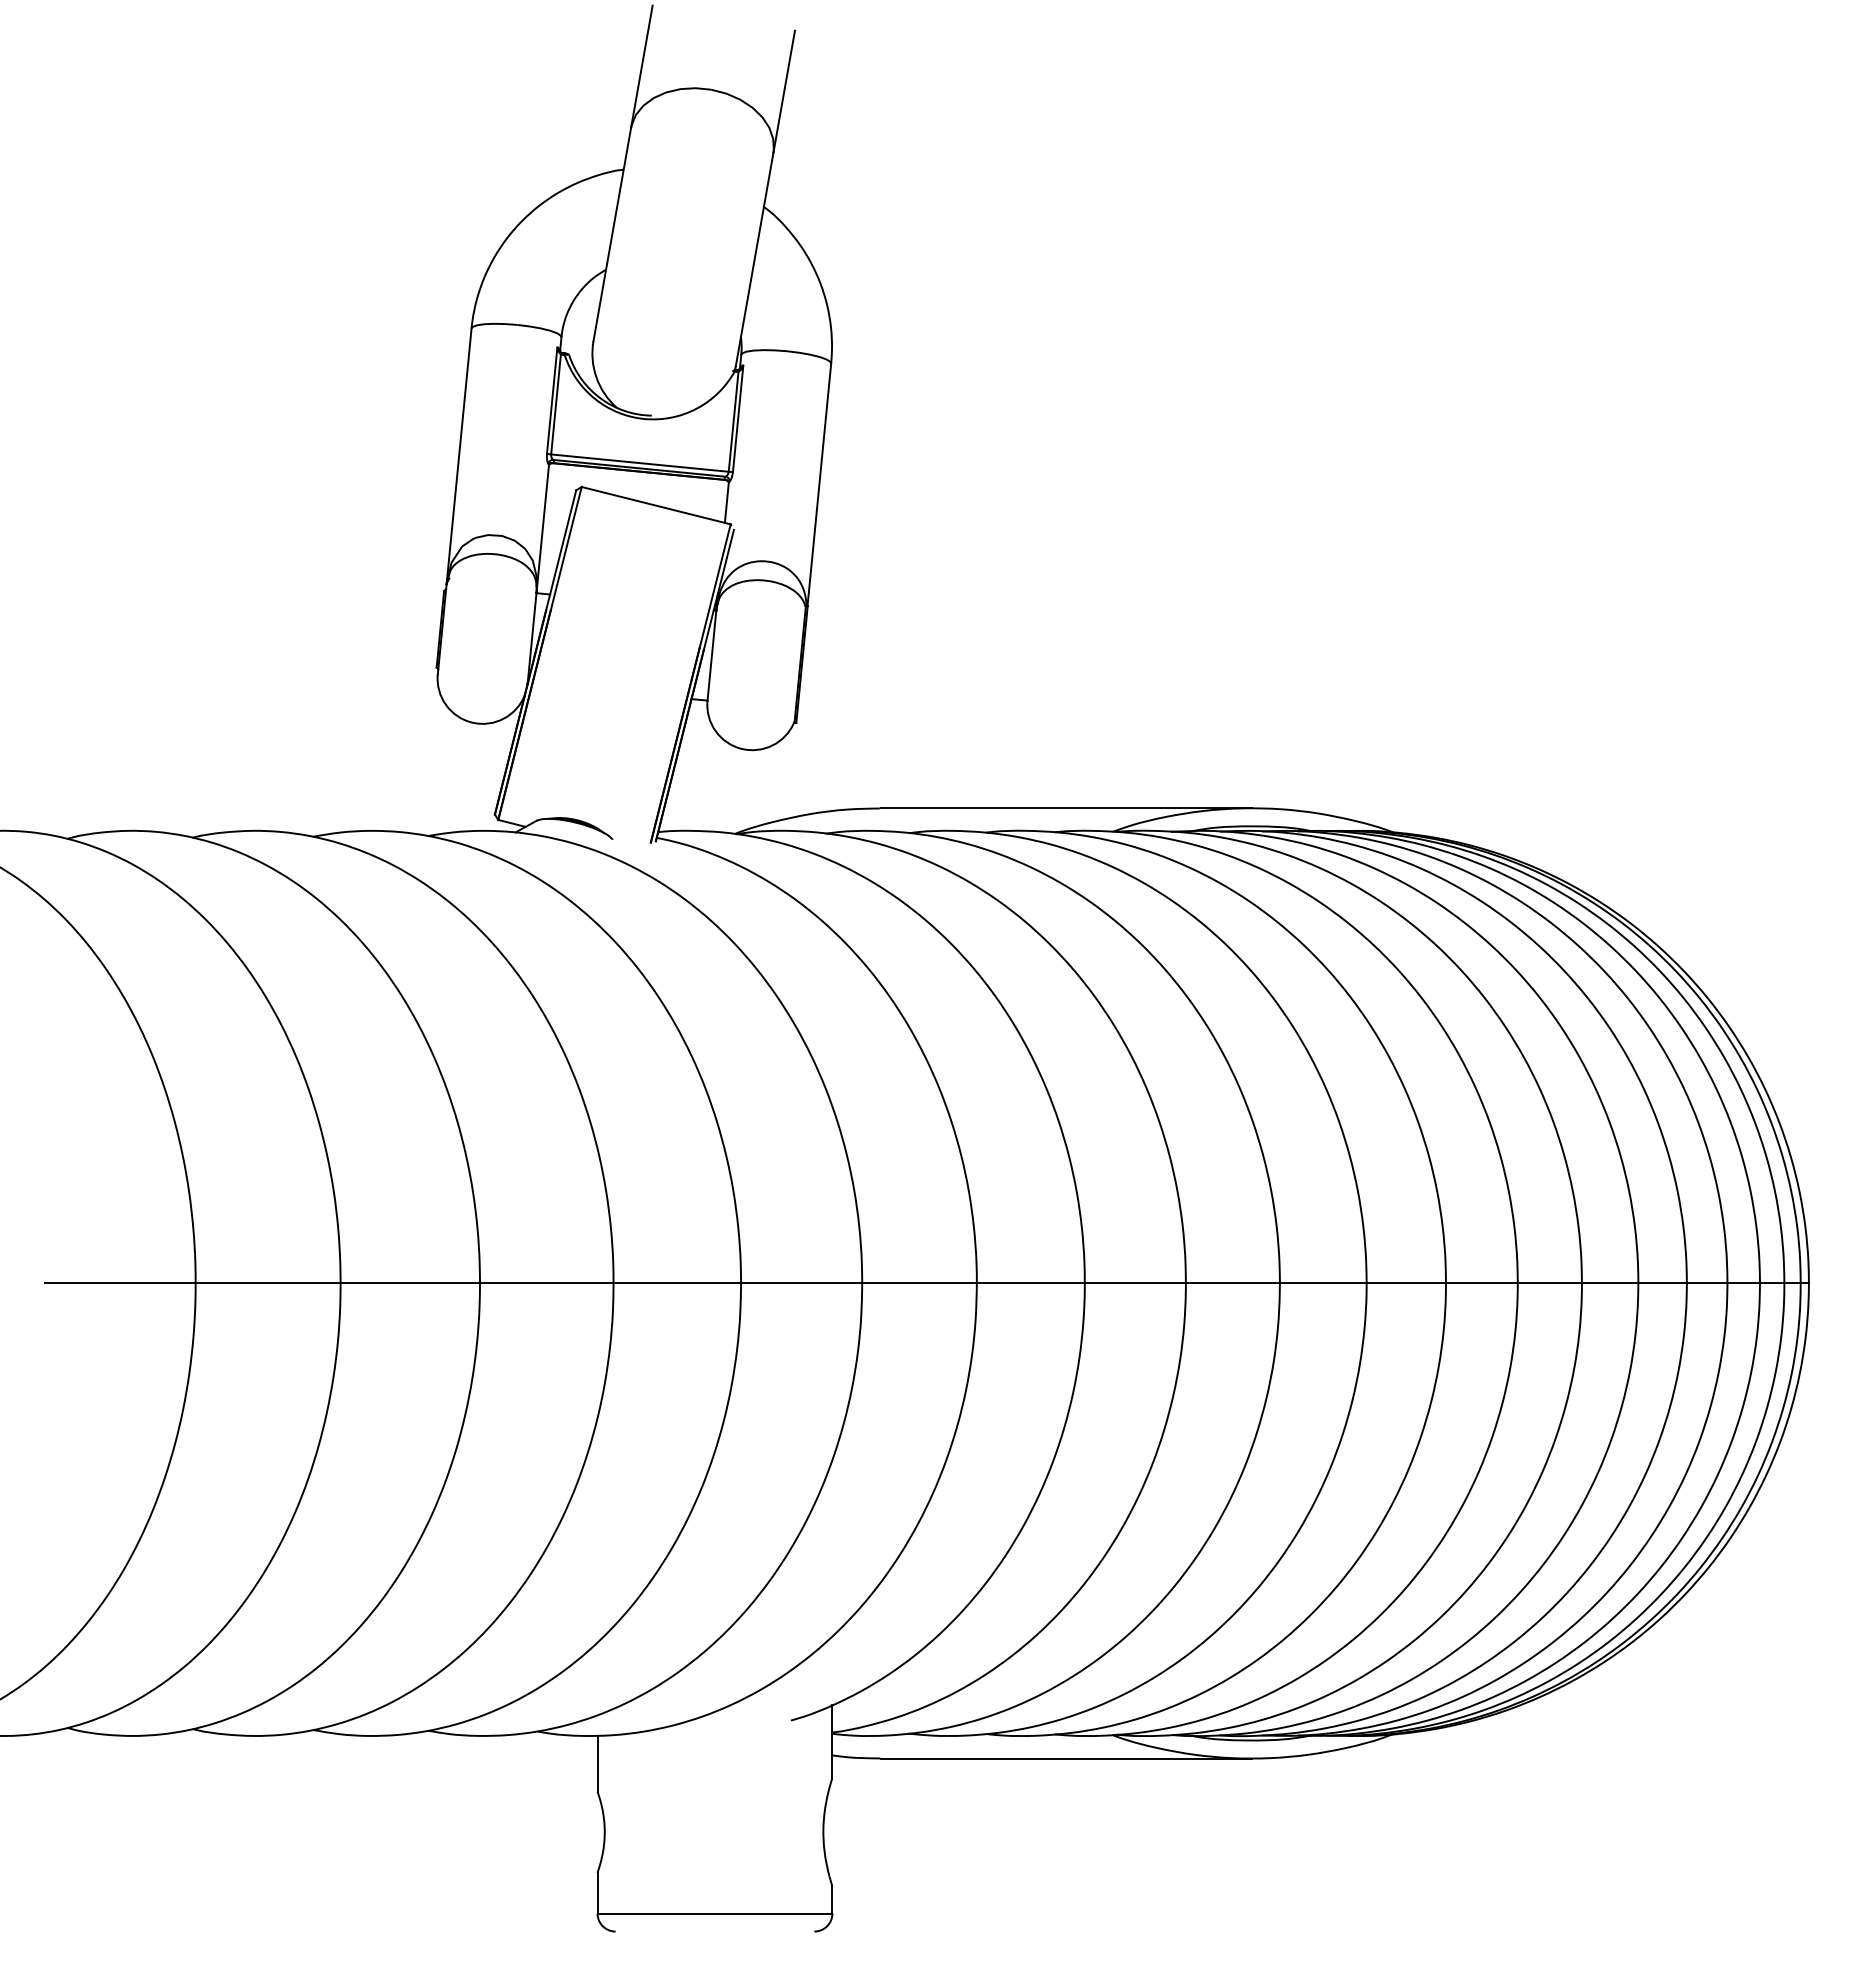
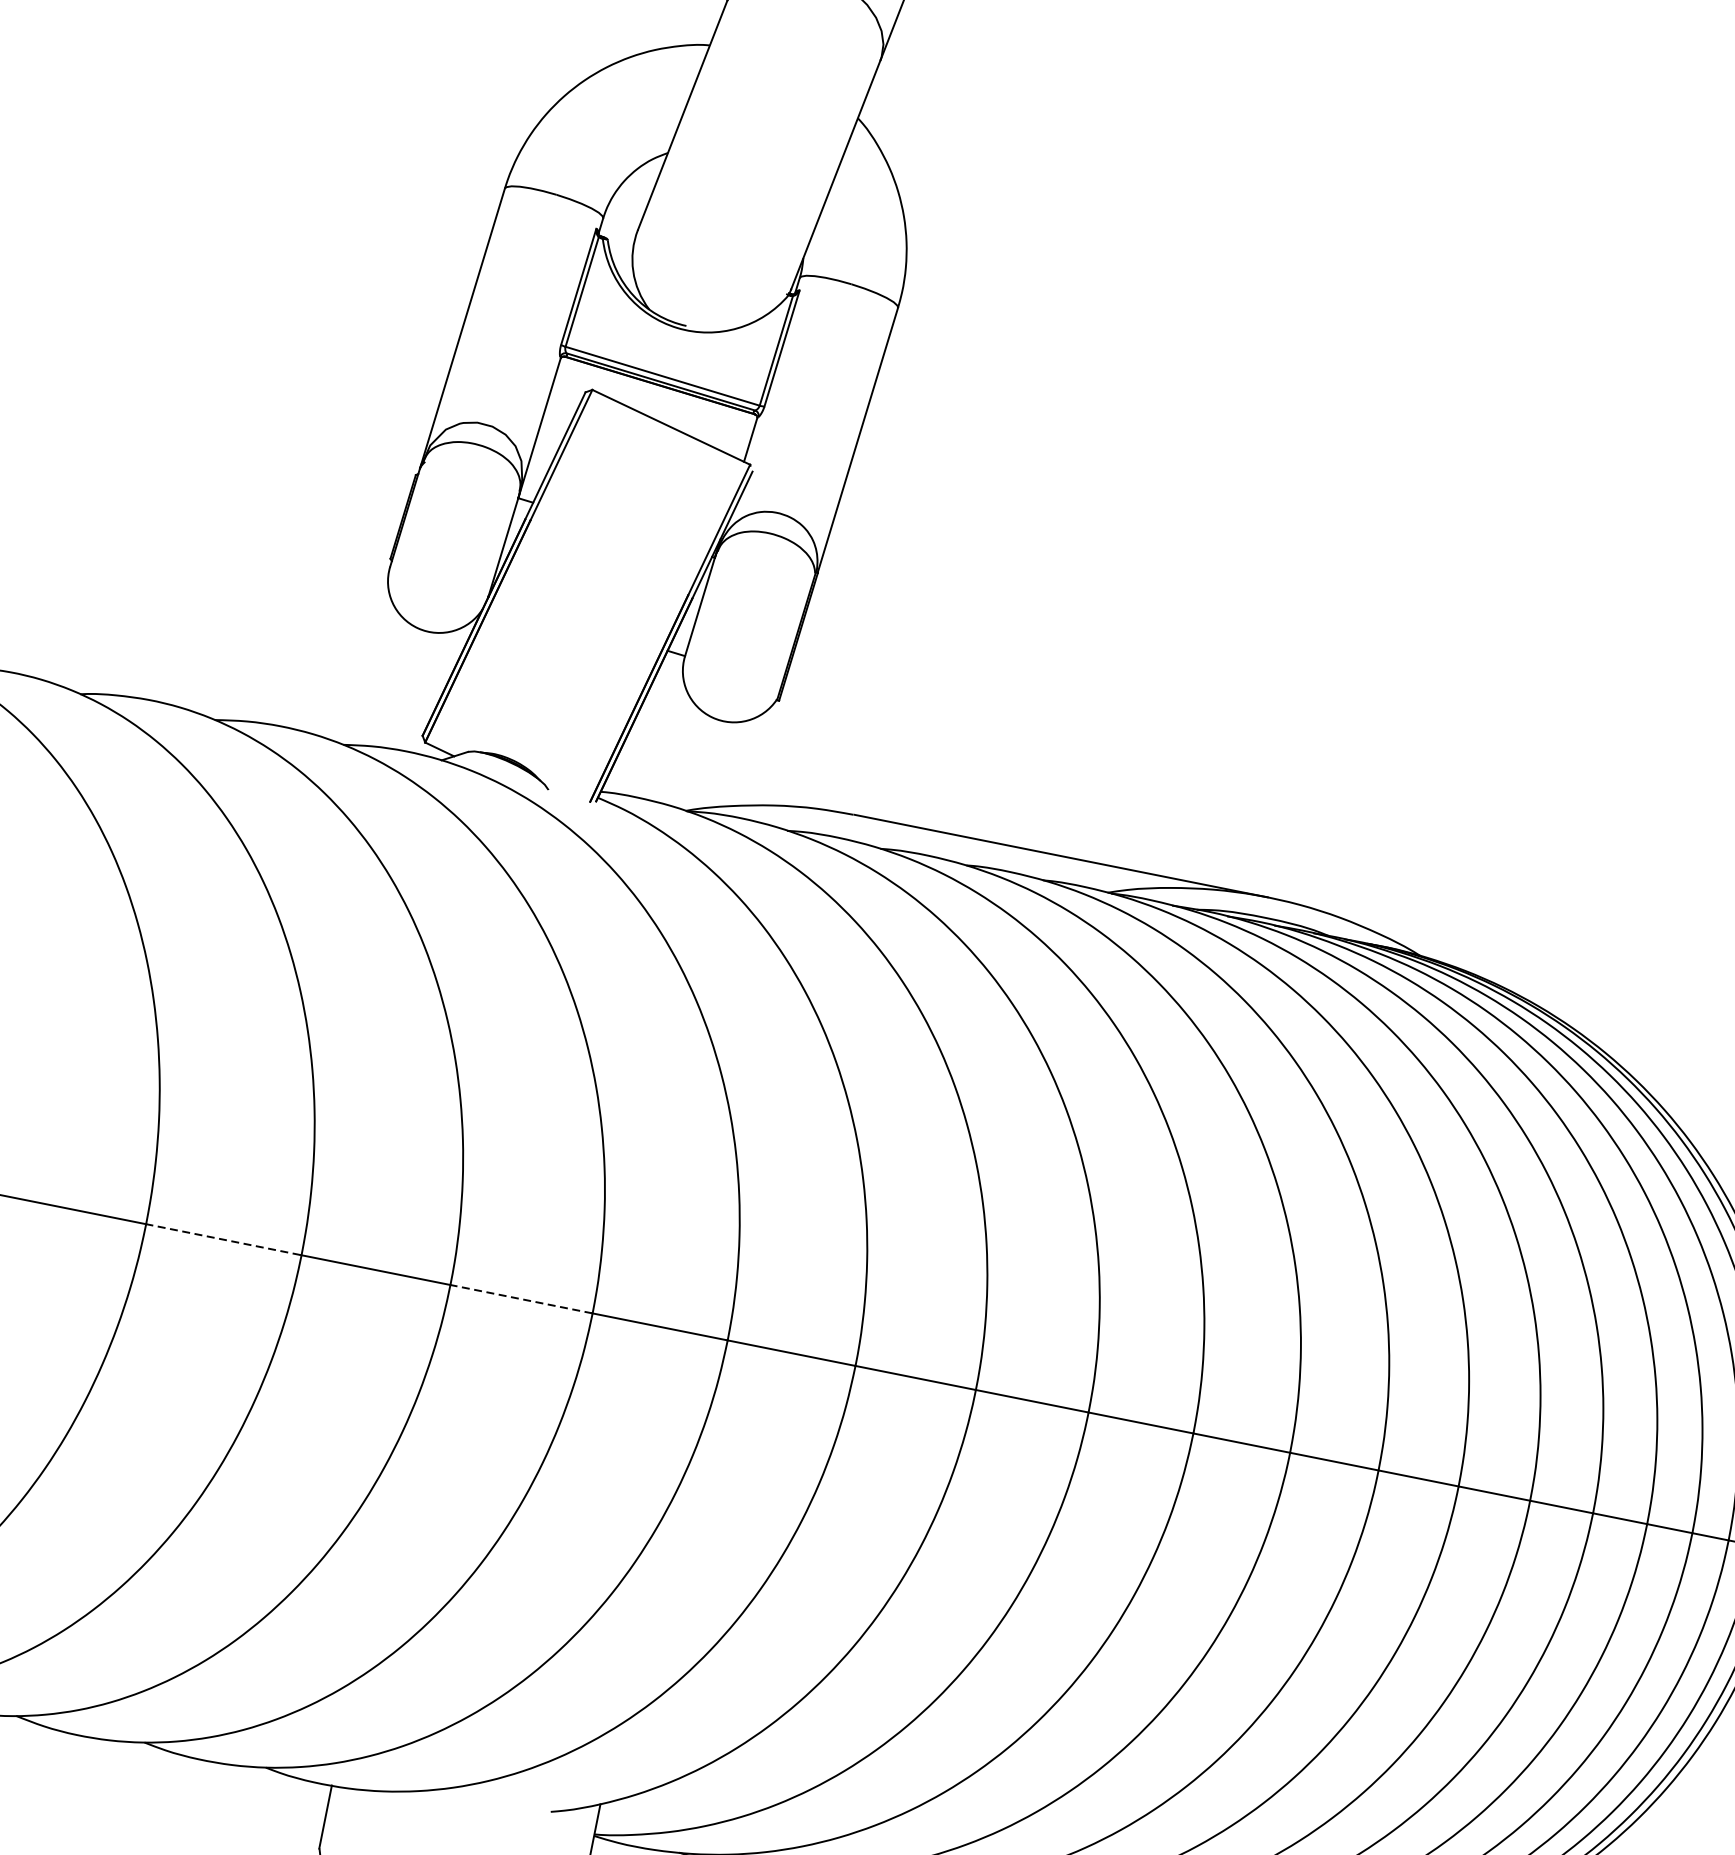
line: (410, 1283) -> (224, 1239), solid -> dashed
line: (677, 1283) -> (521, 1299), solid -> dashed

